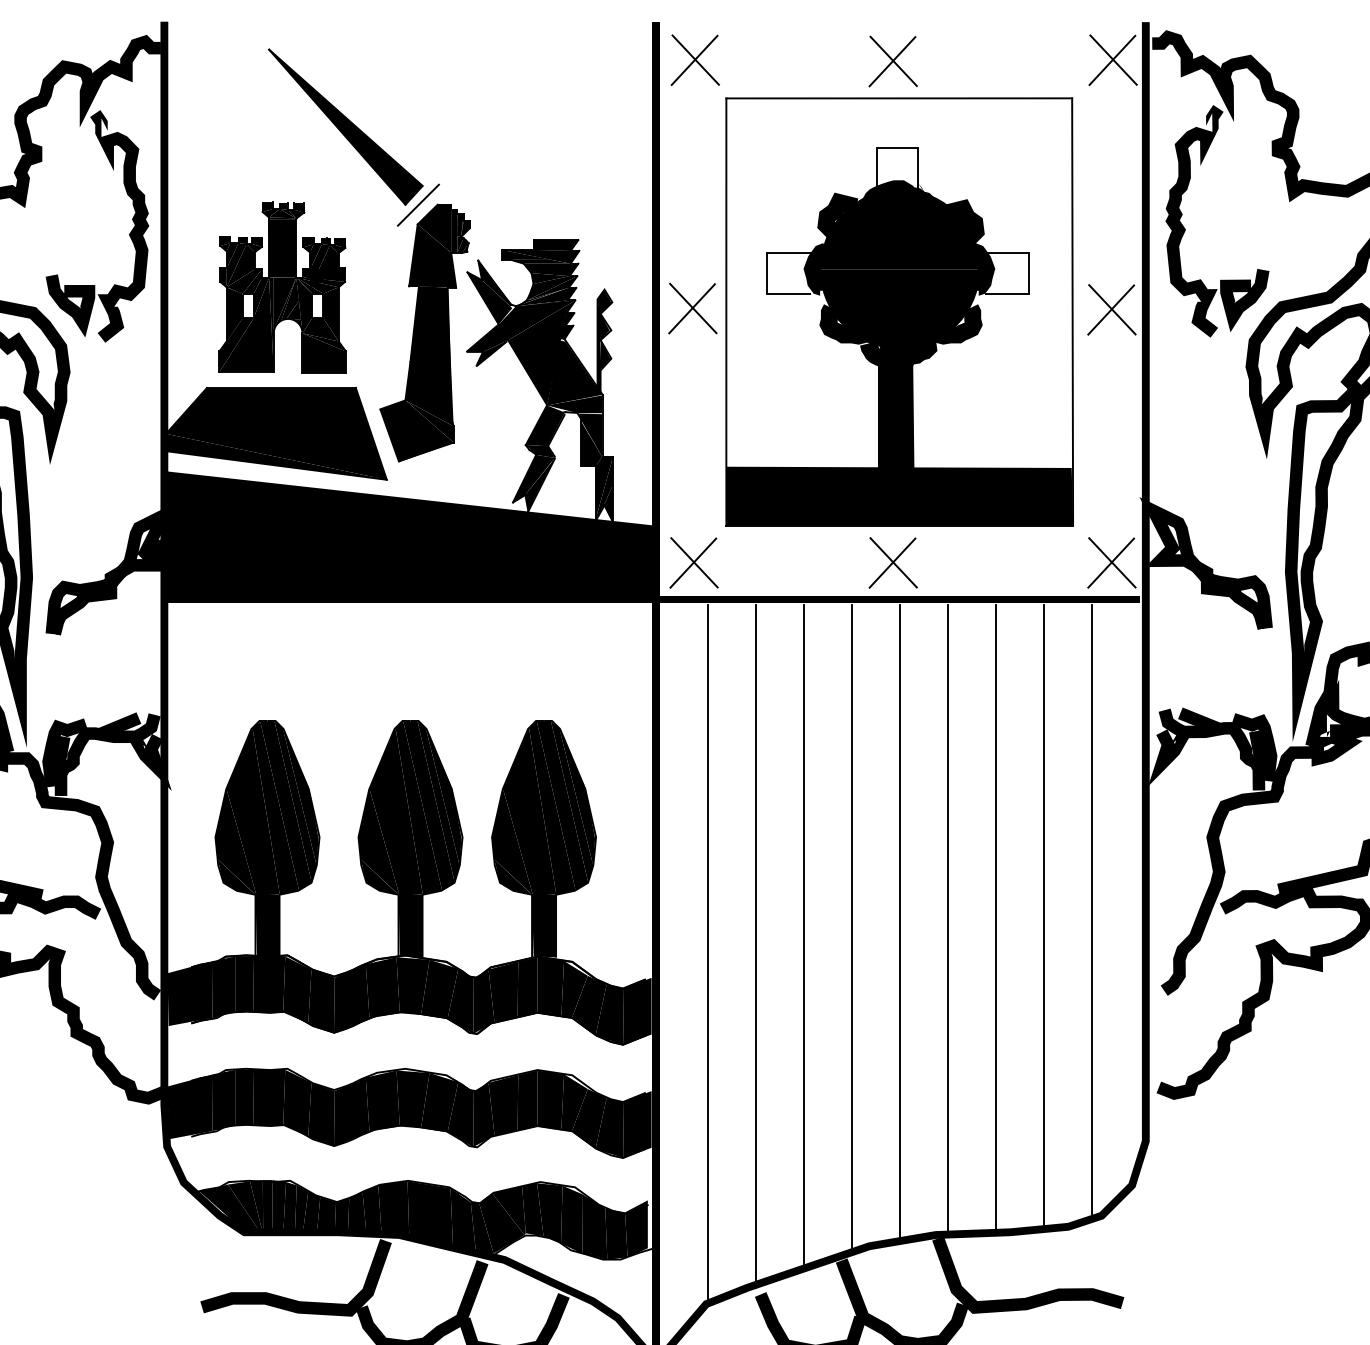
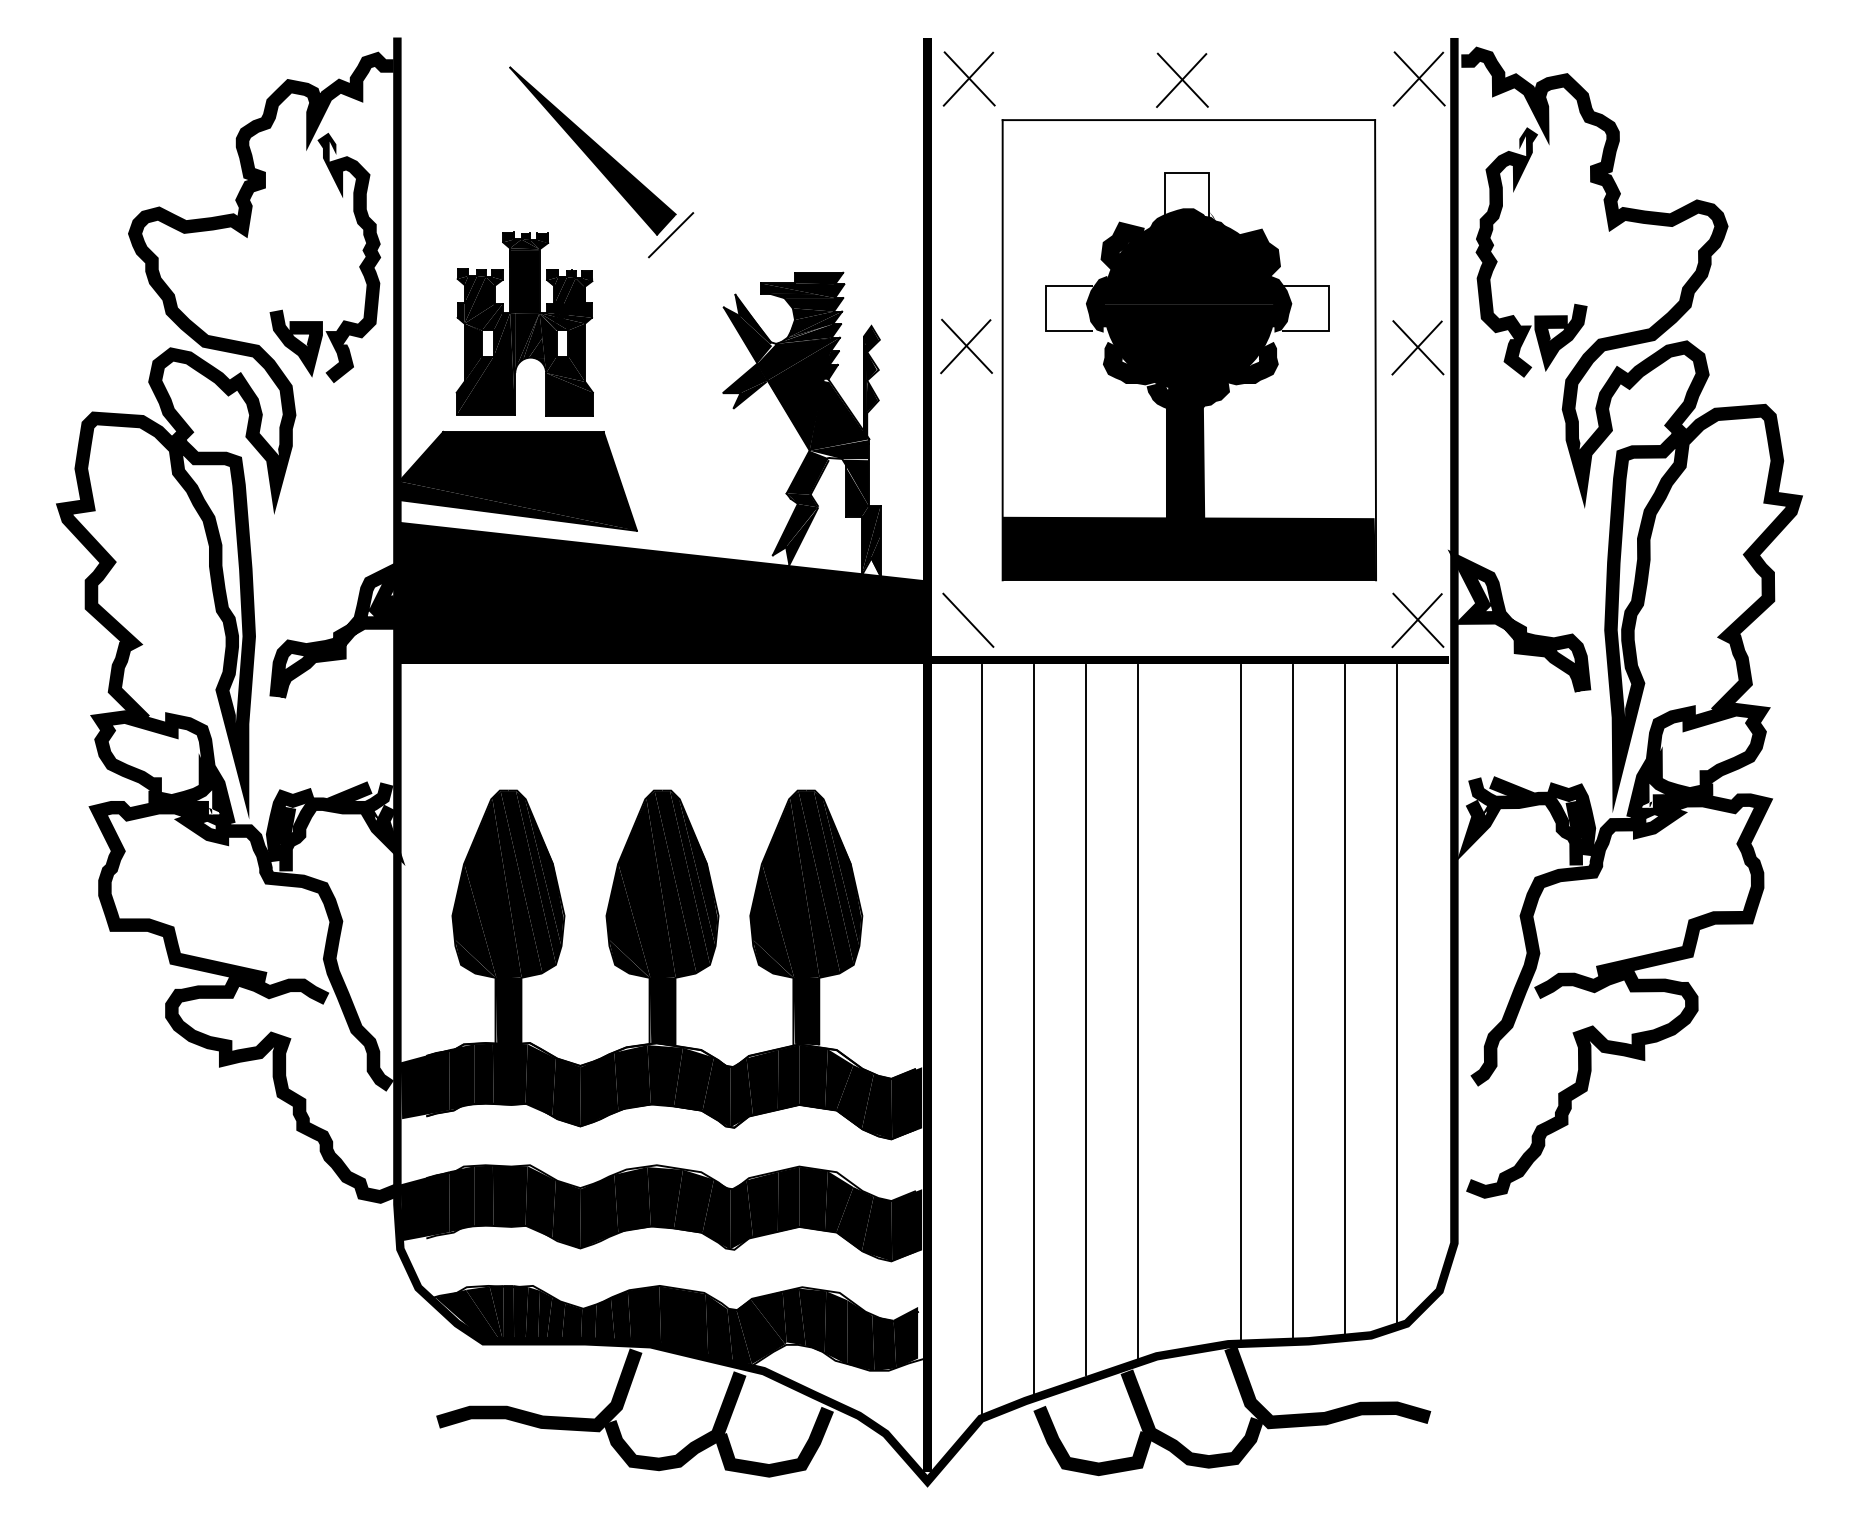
part: (425, 332) -> (678, 372), removed
part: (893, 562) -> (1182, 619), removed
line: (692, 563) -> (966, 620), removed
line: (899, 921) -> (1189, 1006), removed

